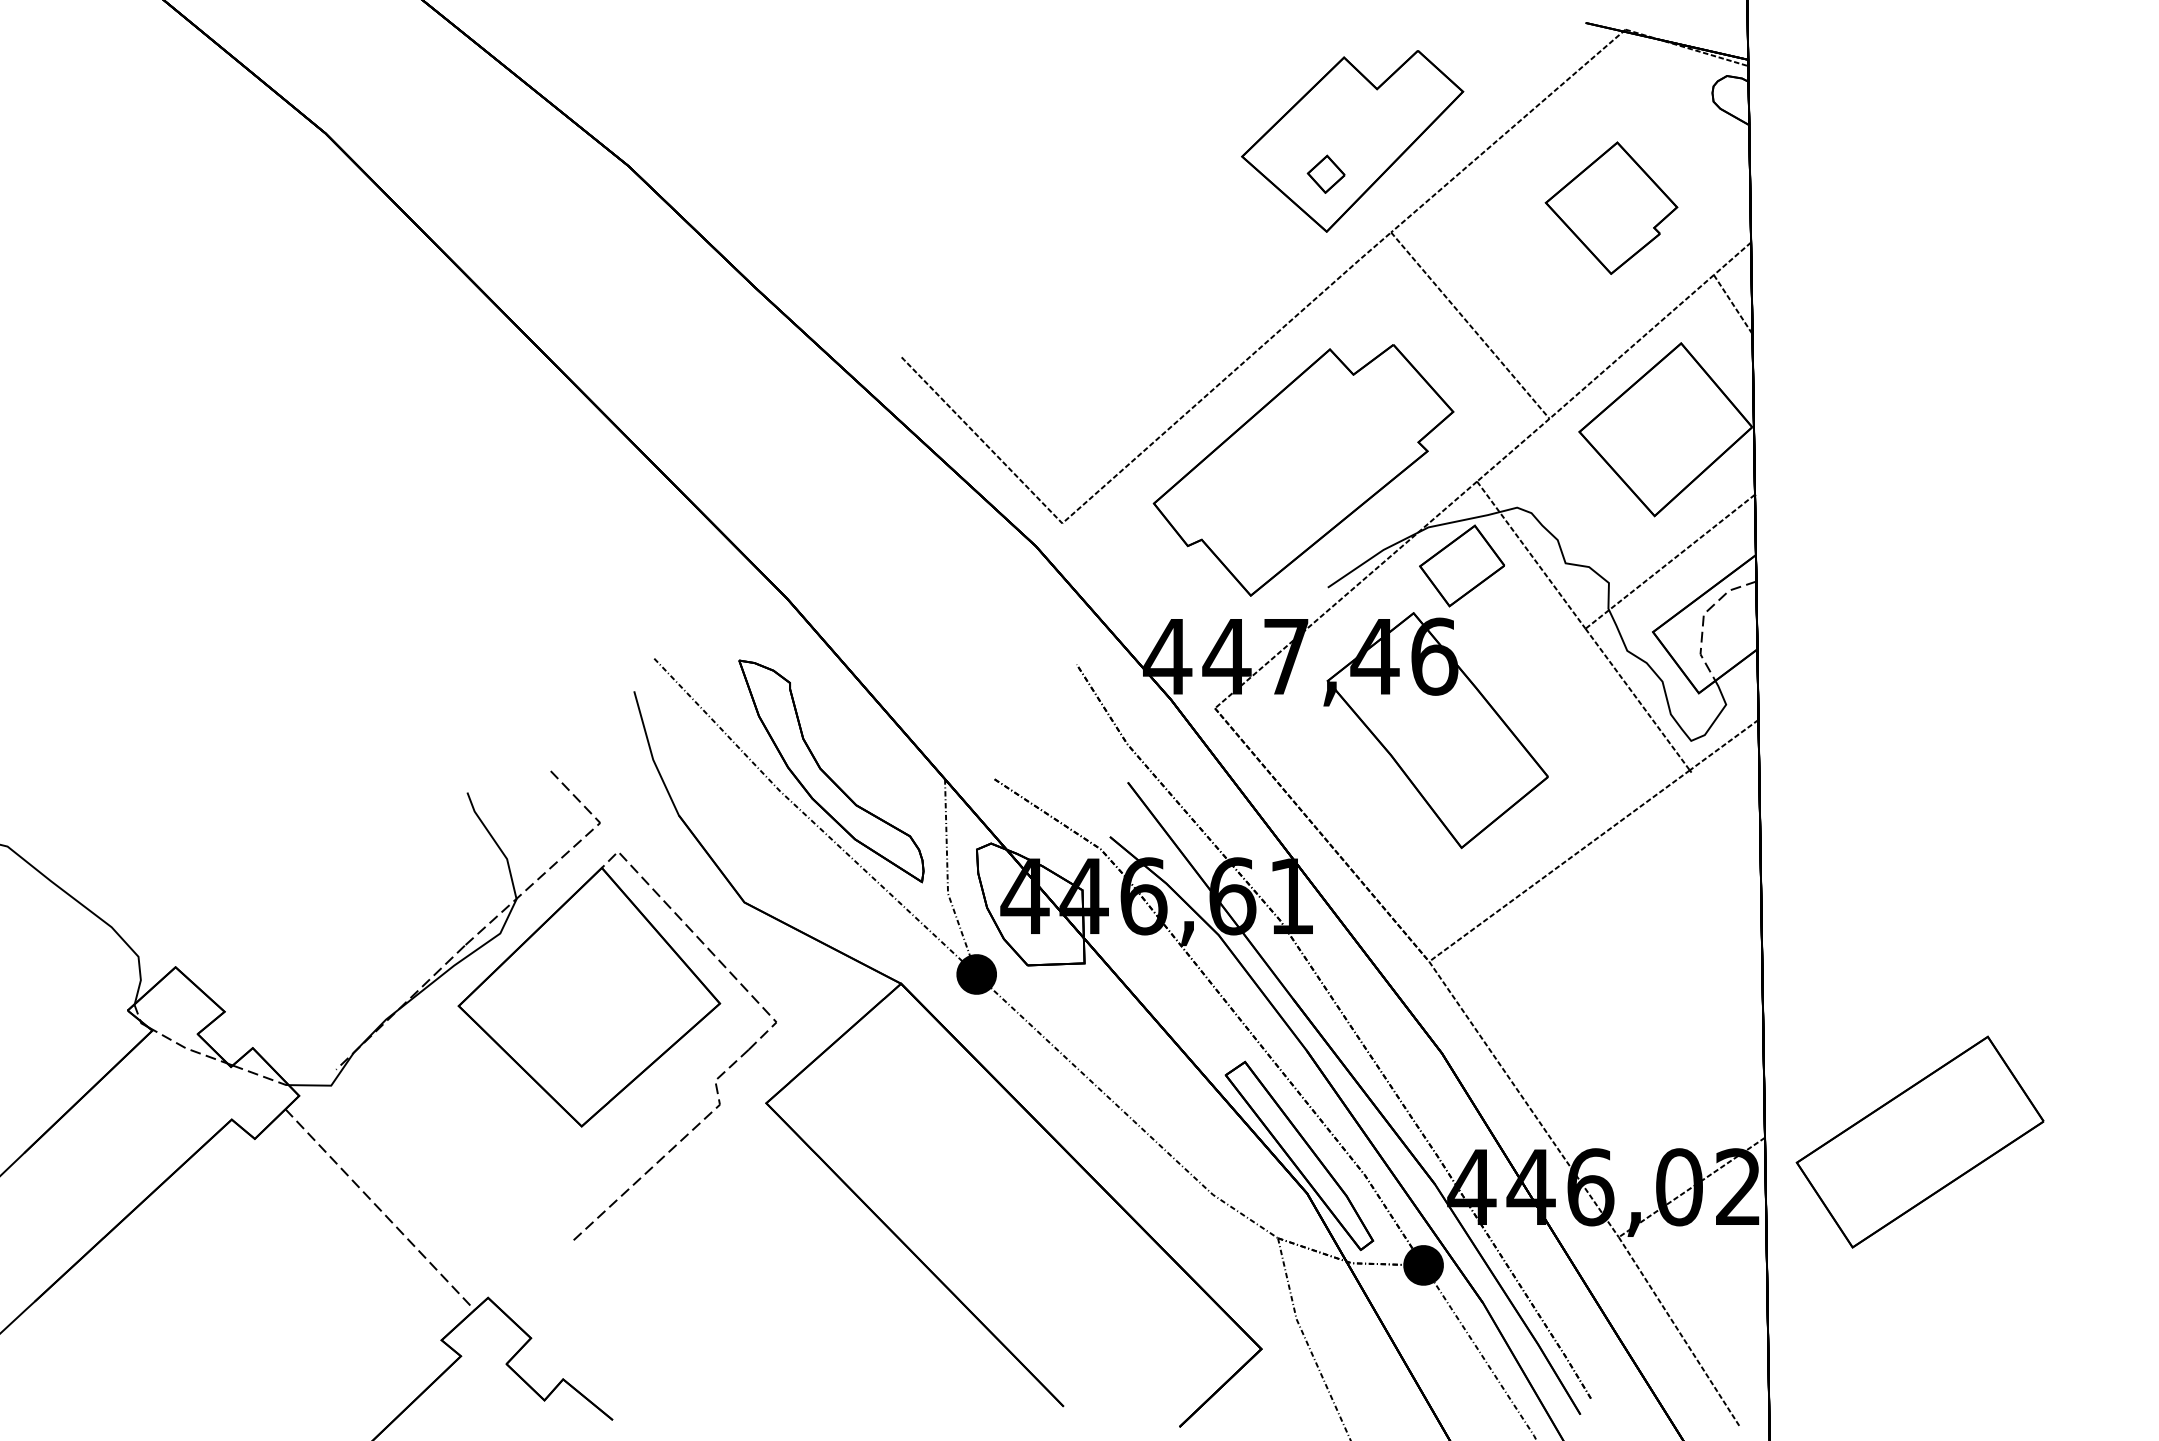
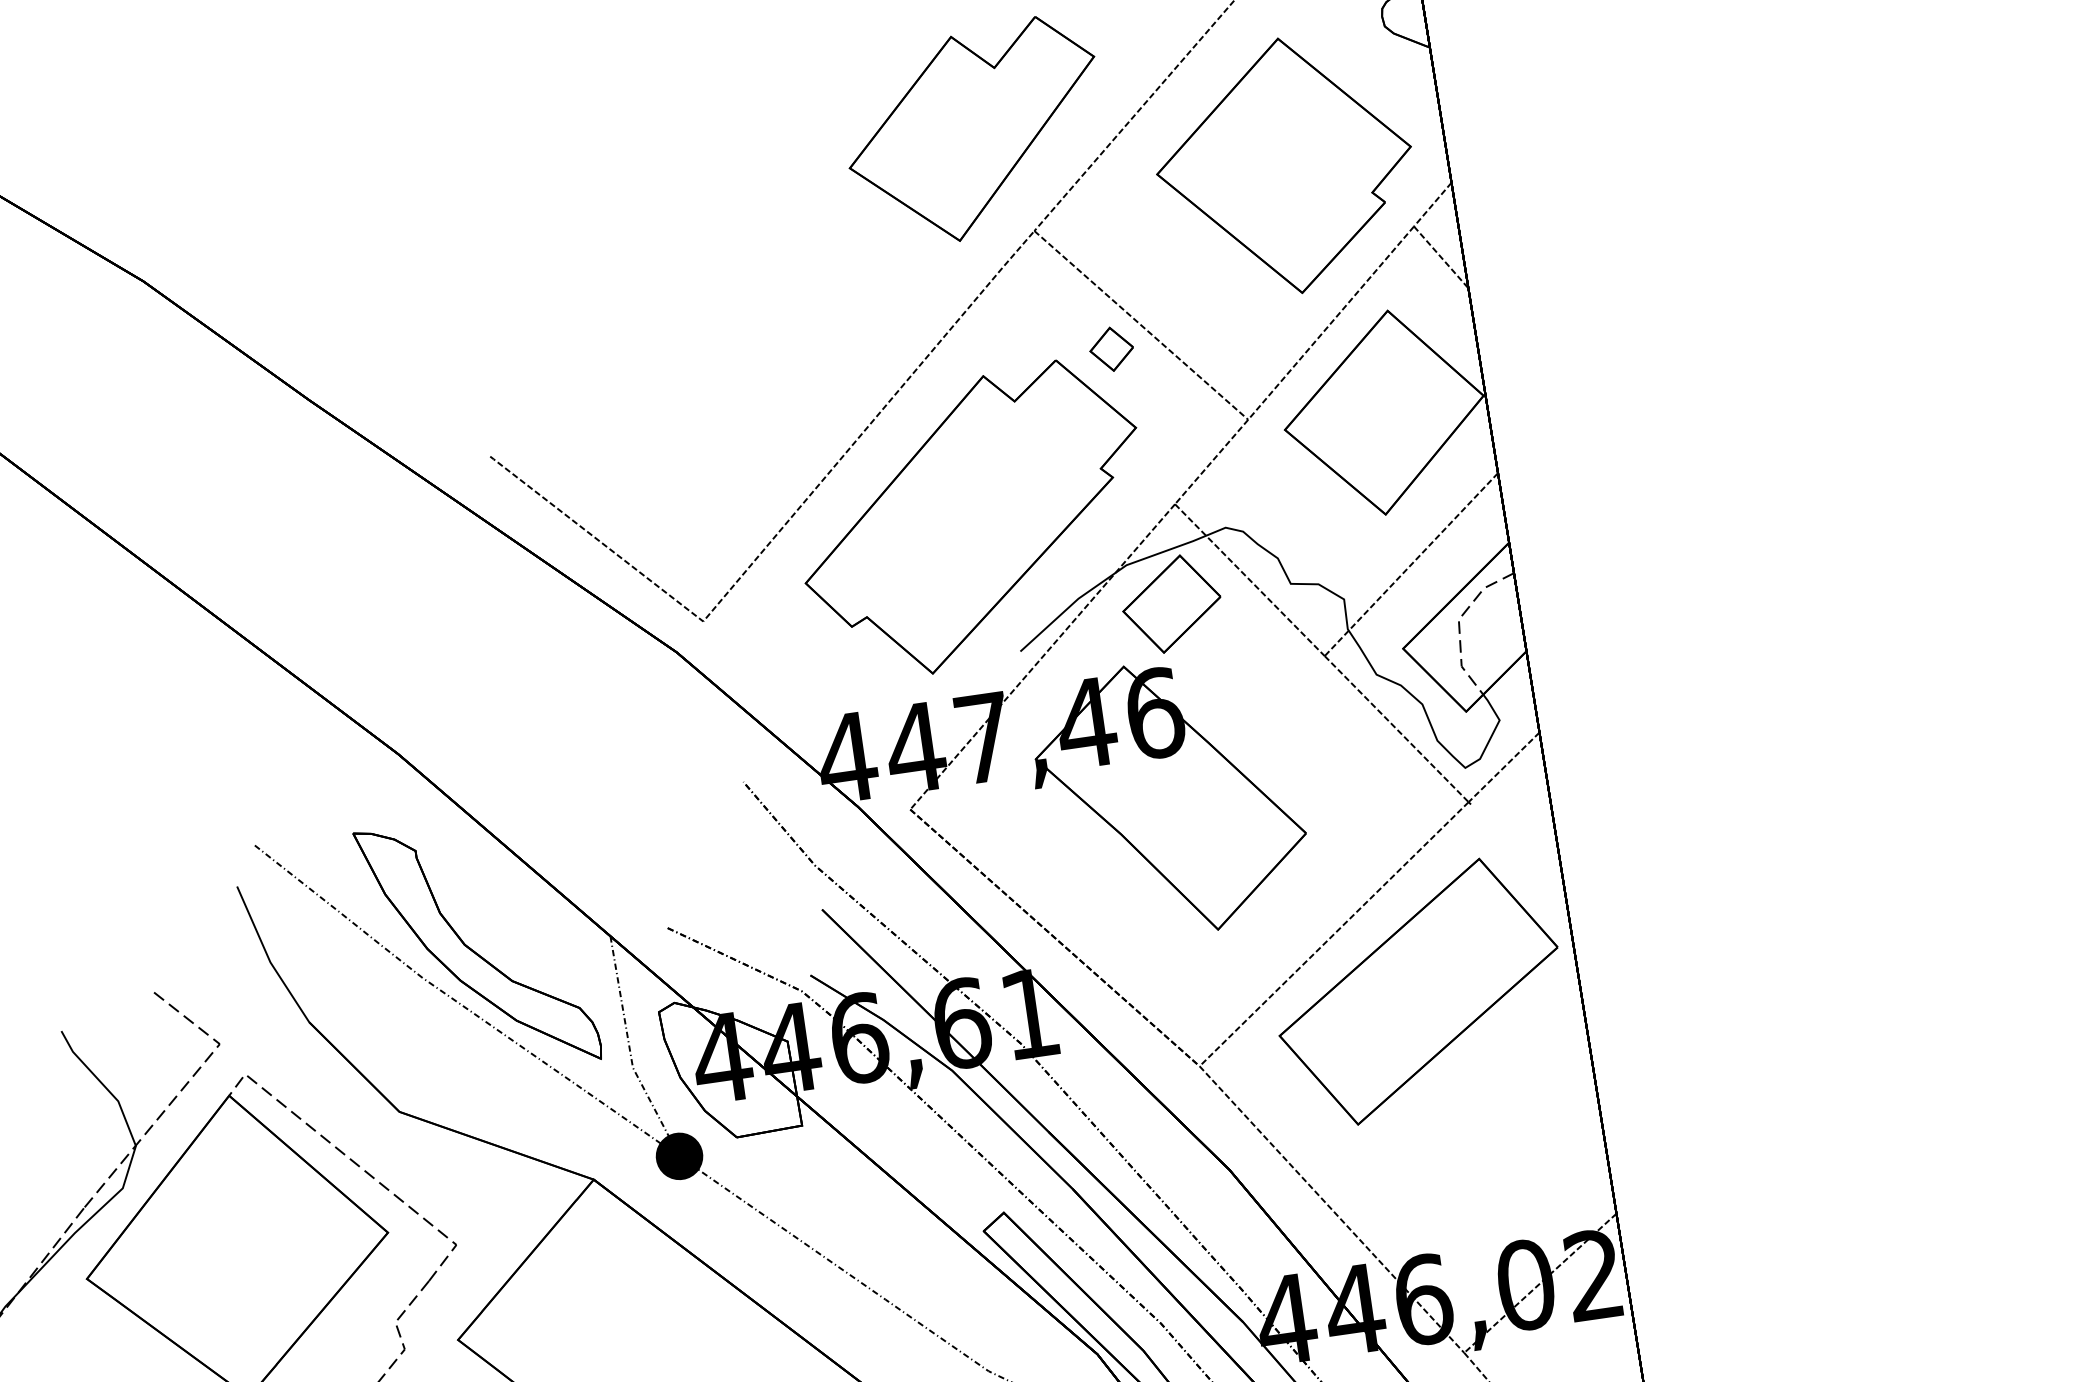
part: (1325, 173) -> (1110, 348), moved
part: (1611, 207) -> (1284, 165), size x1.67
part: (1919, 1141) -> (1417, 991), moved

